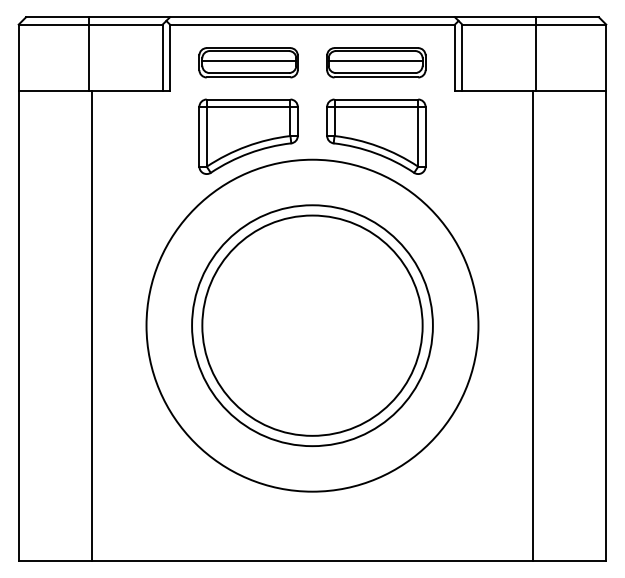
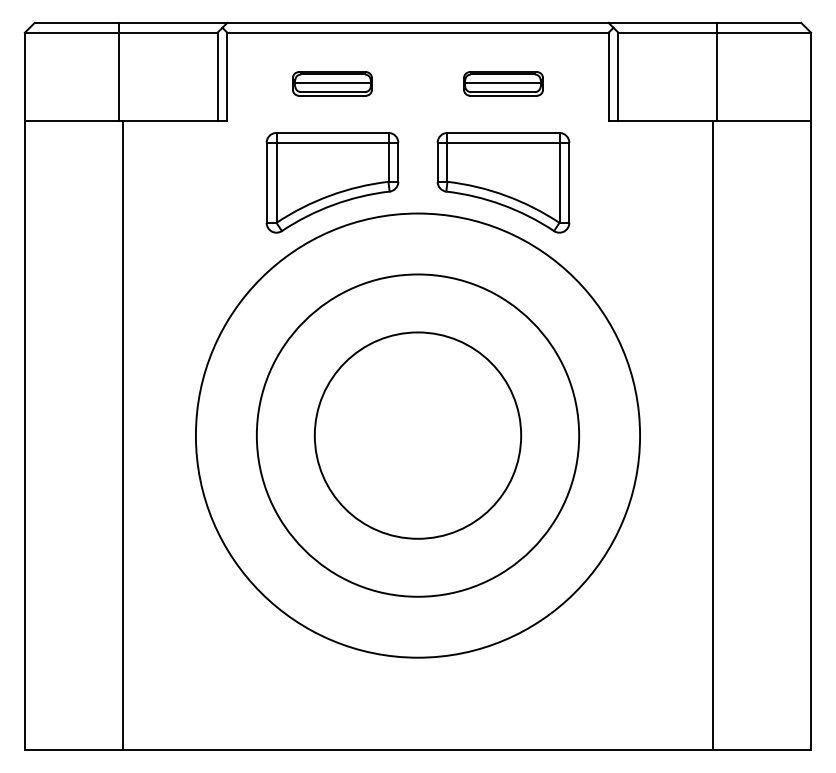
part: (248, 62) -> (332, 83), size x0.6
part: (376, 62) -> (503, 83), size x0.6
circle: (312, 325) -> (418, 435), size x0.7

